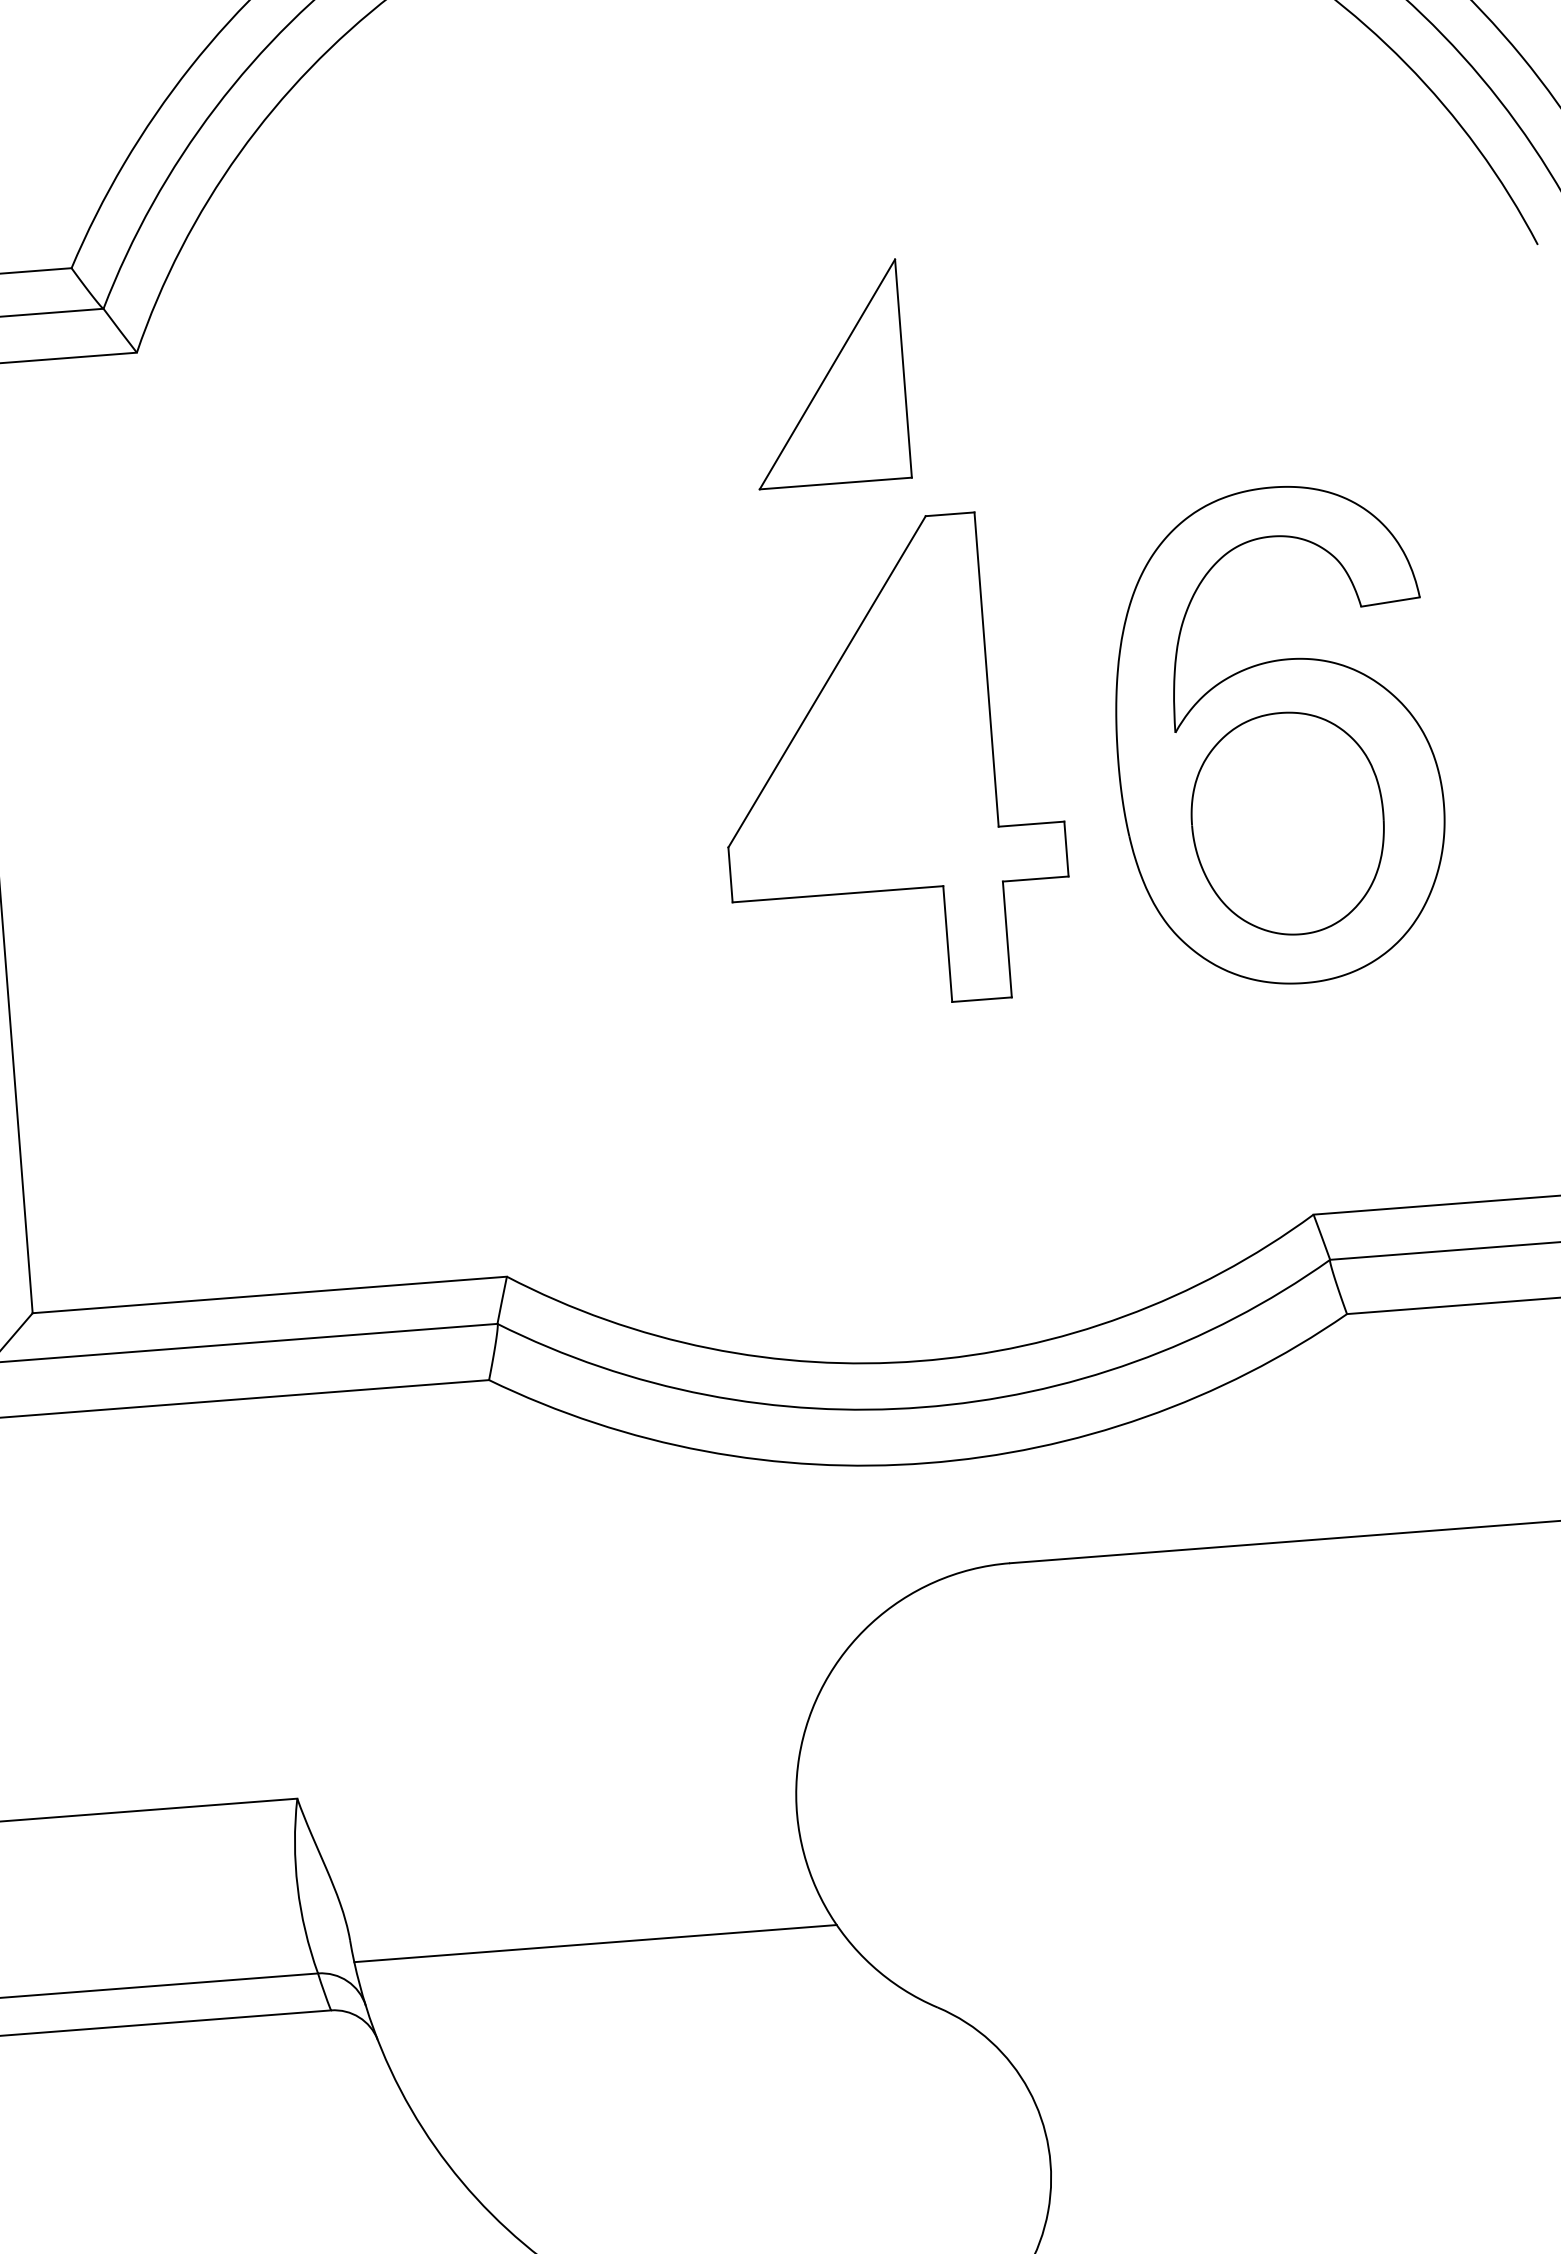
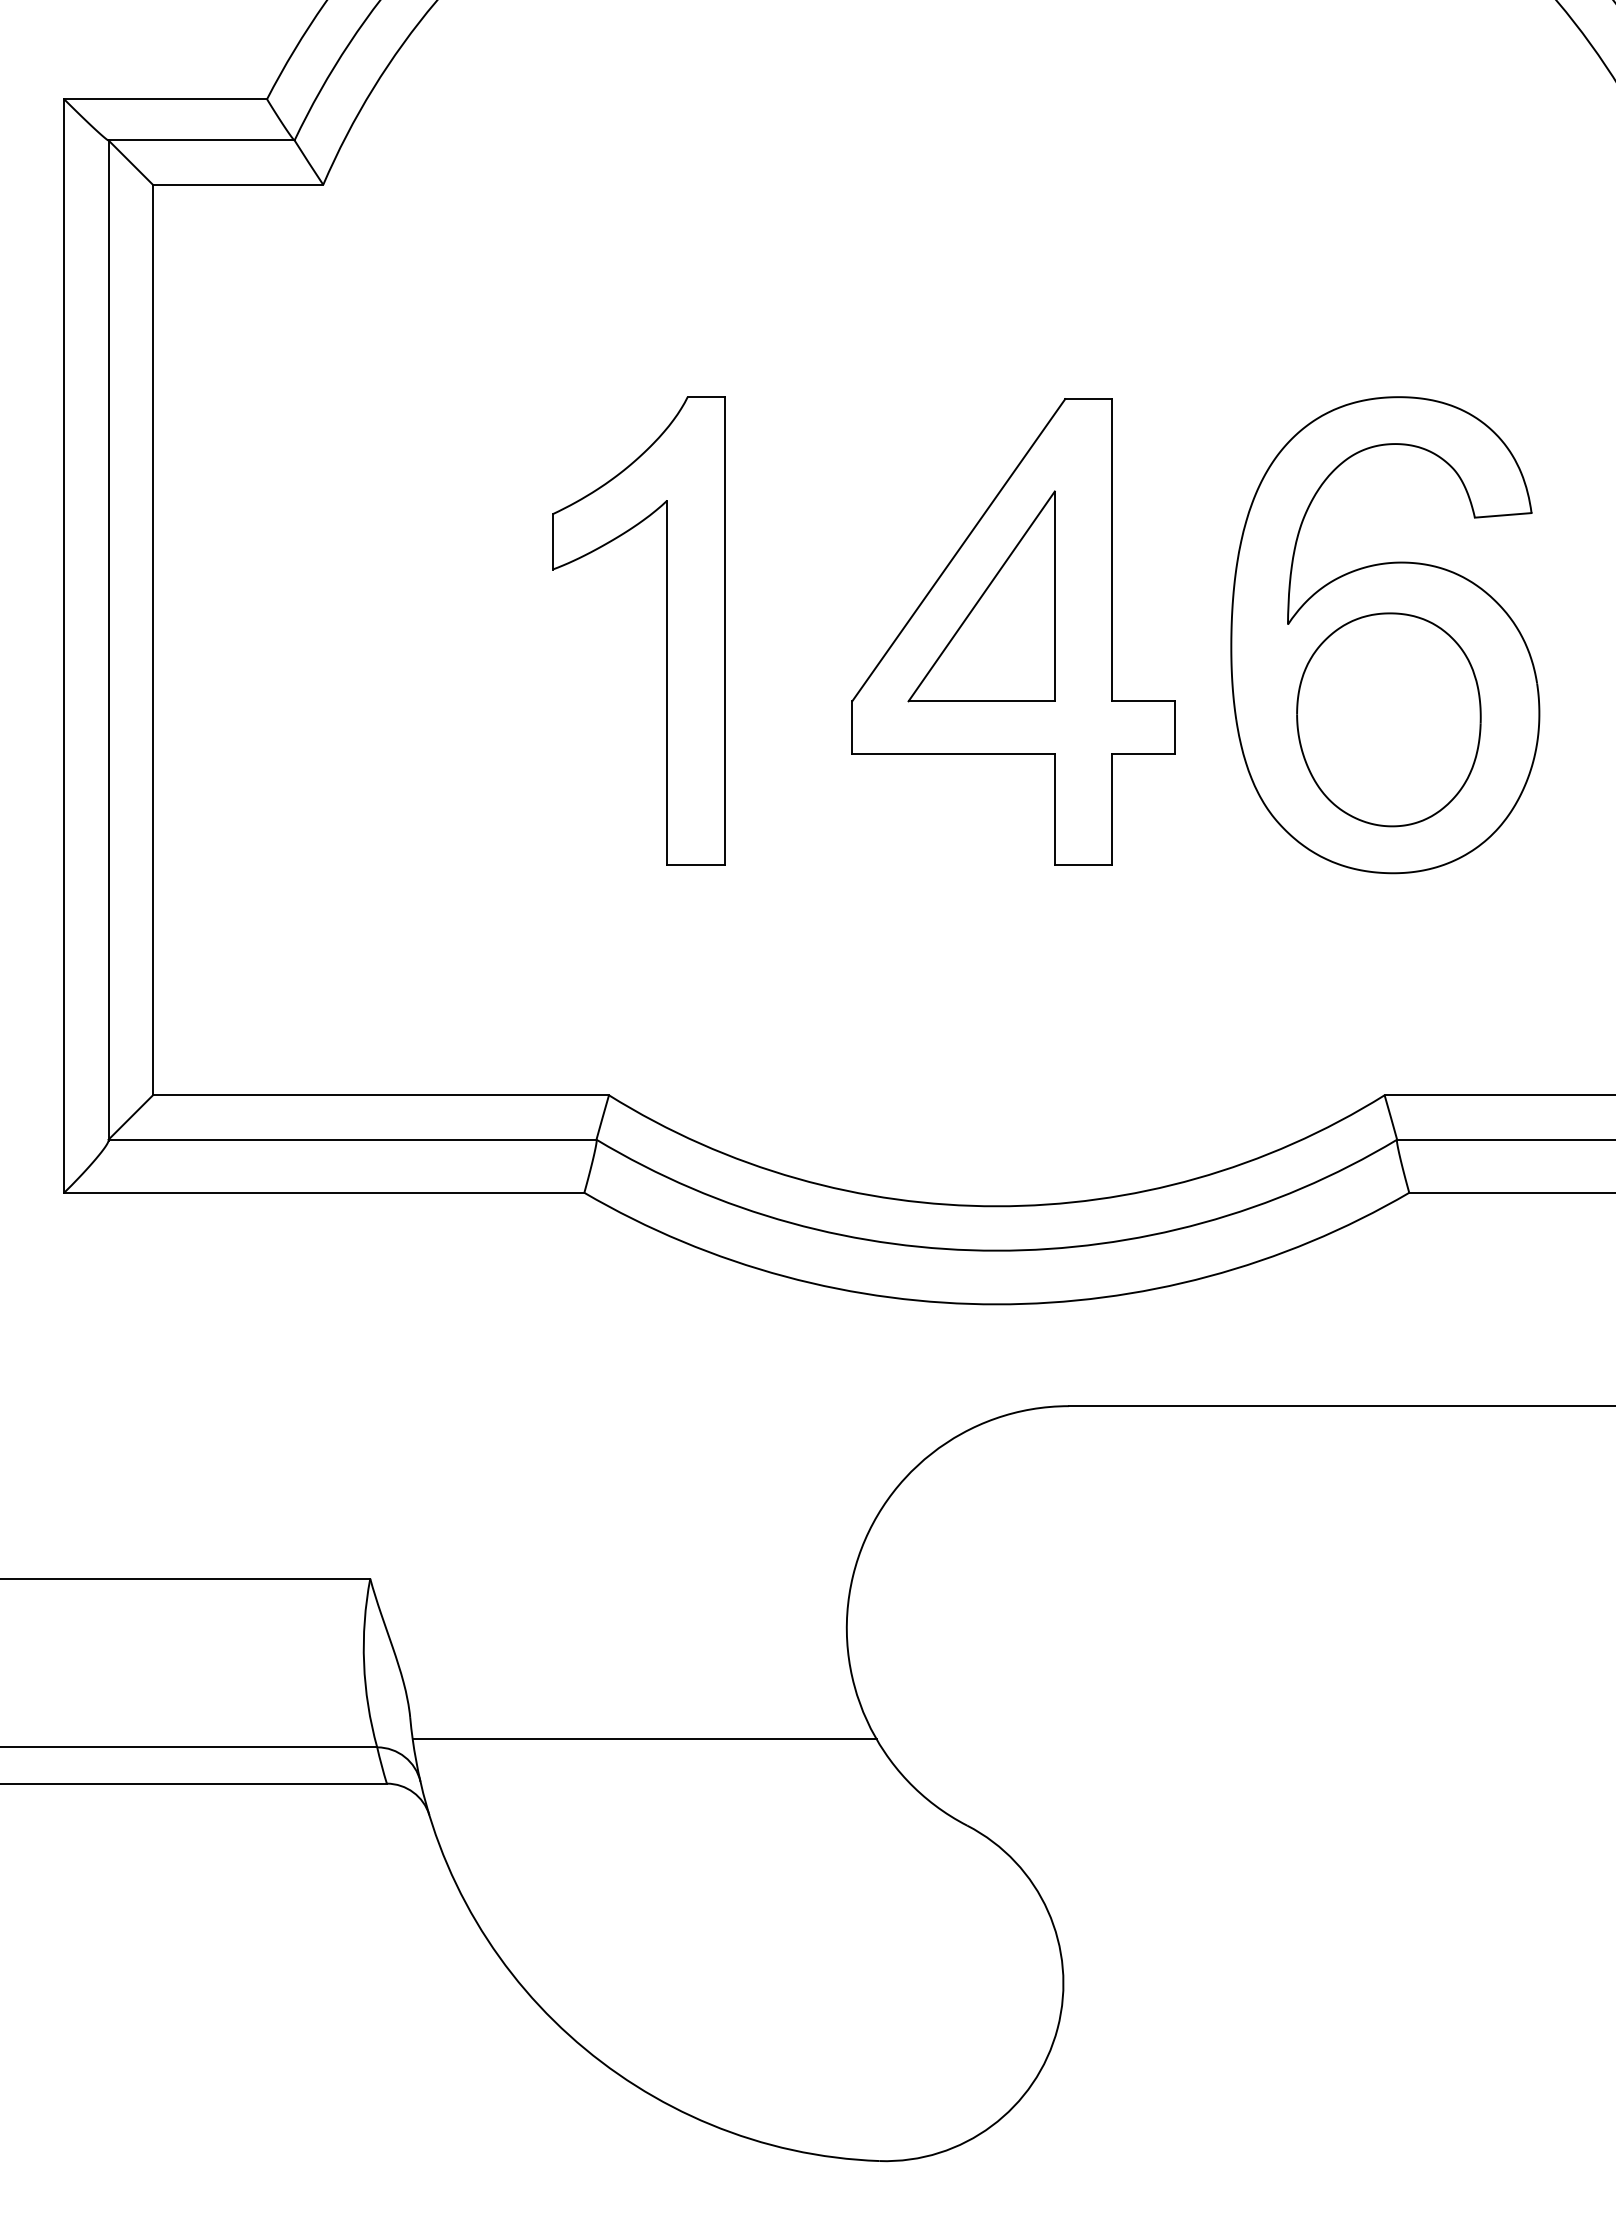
part: (827, 374) -> (981, 596), moved
part: (529, 788) -> (666, 630), added

